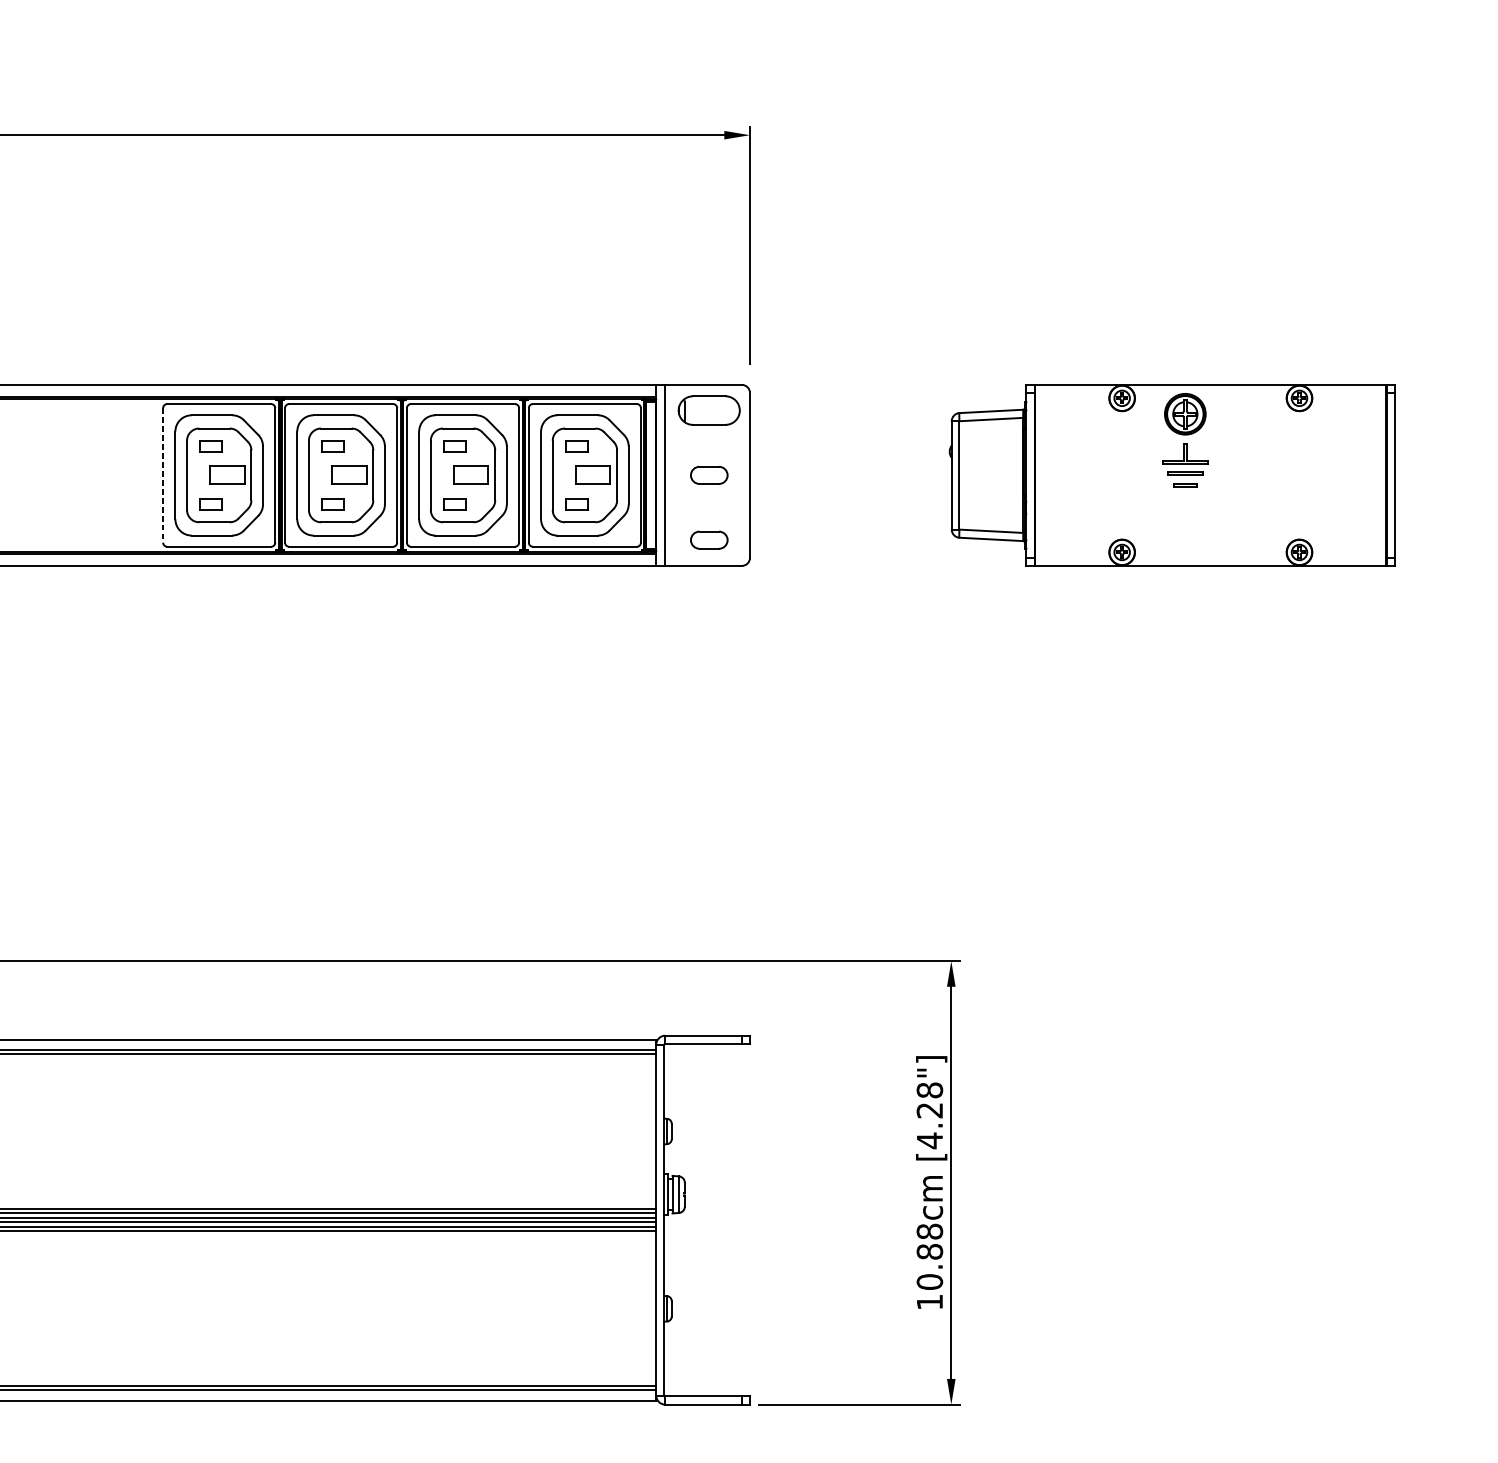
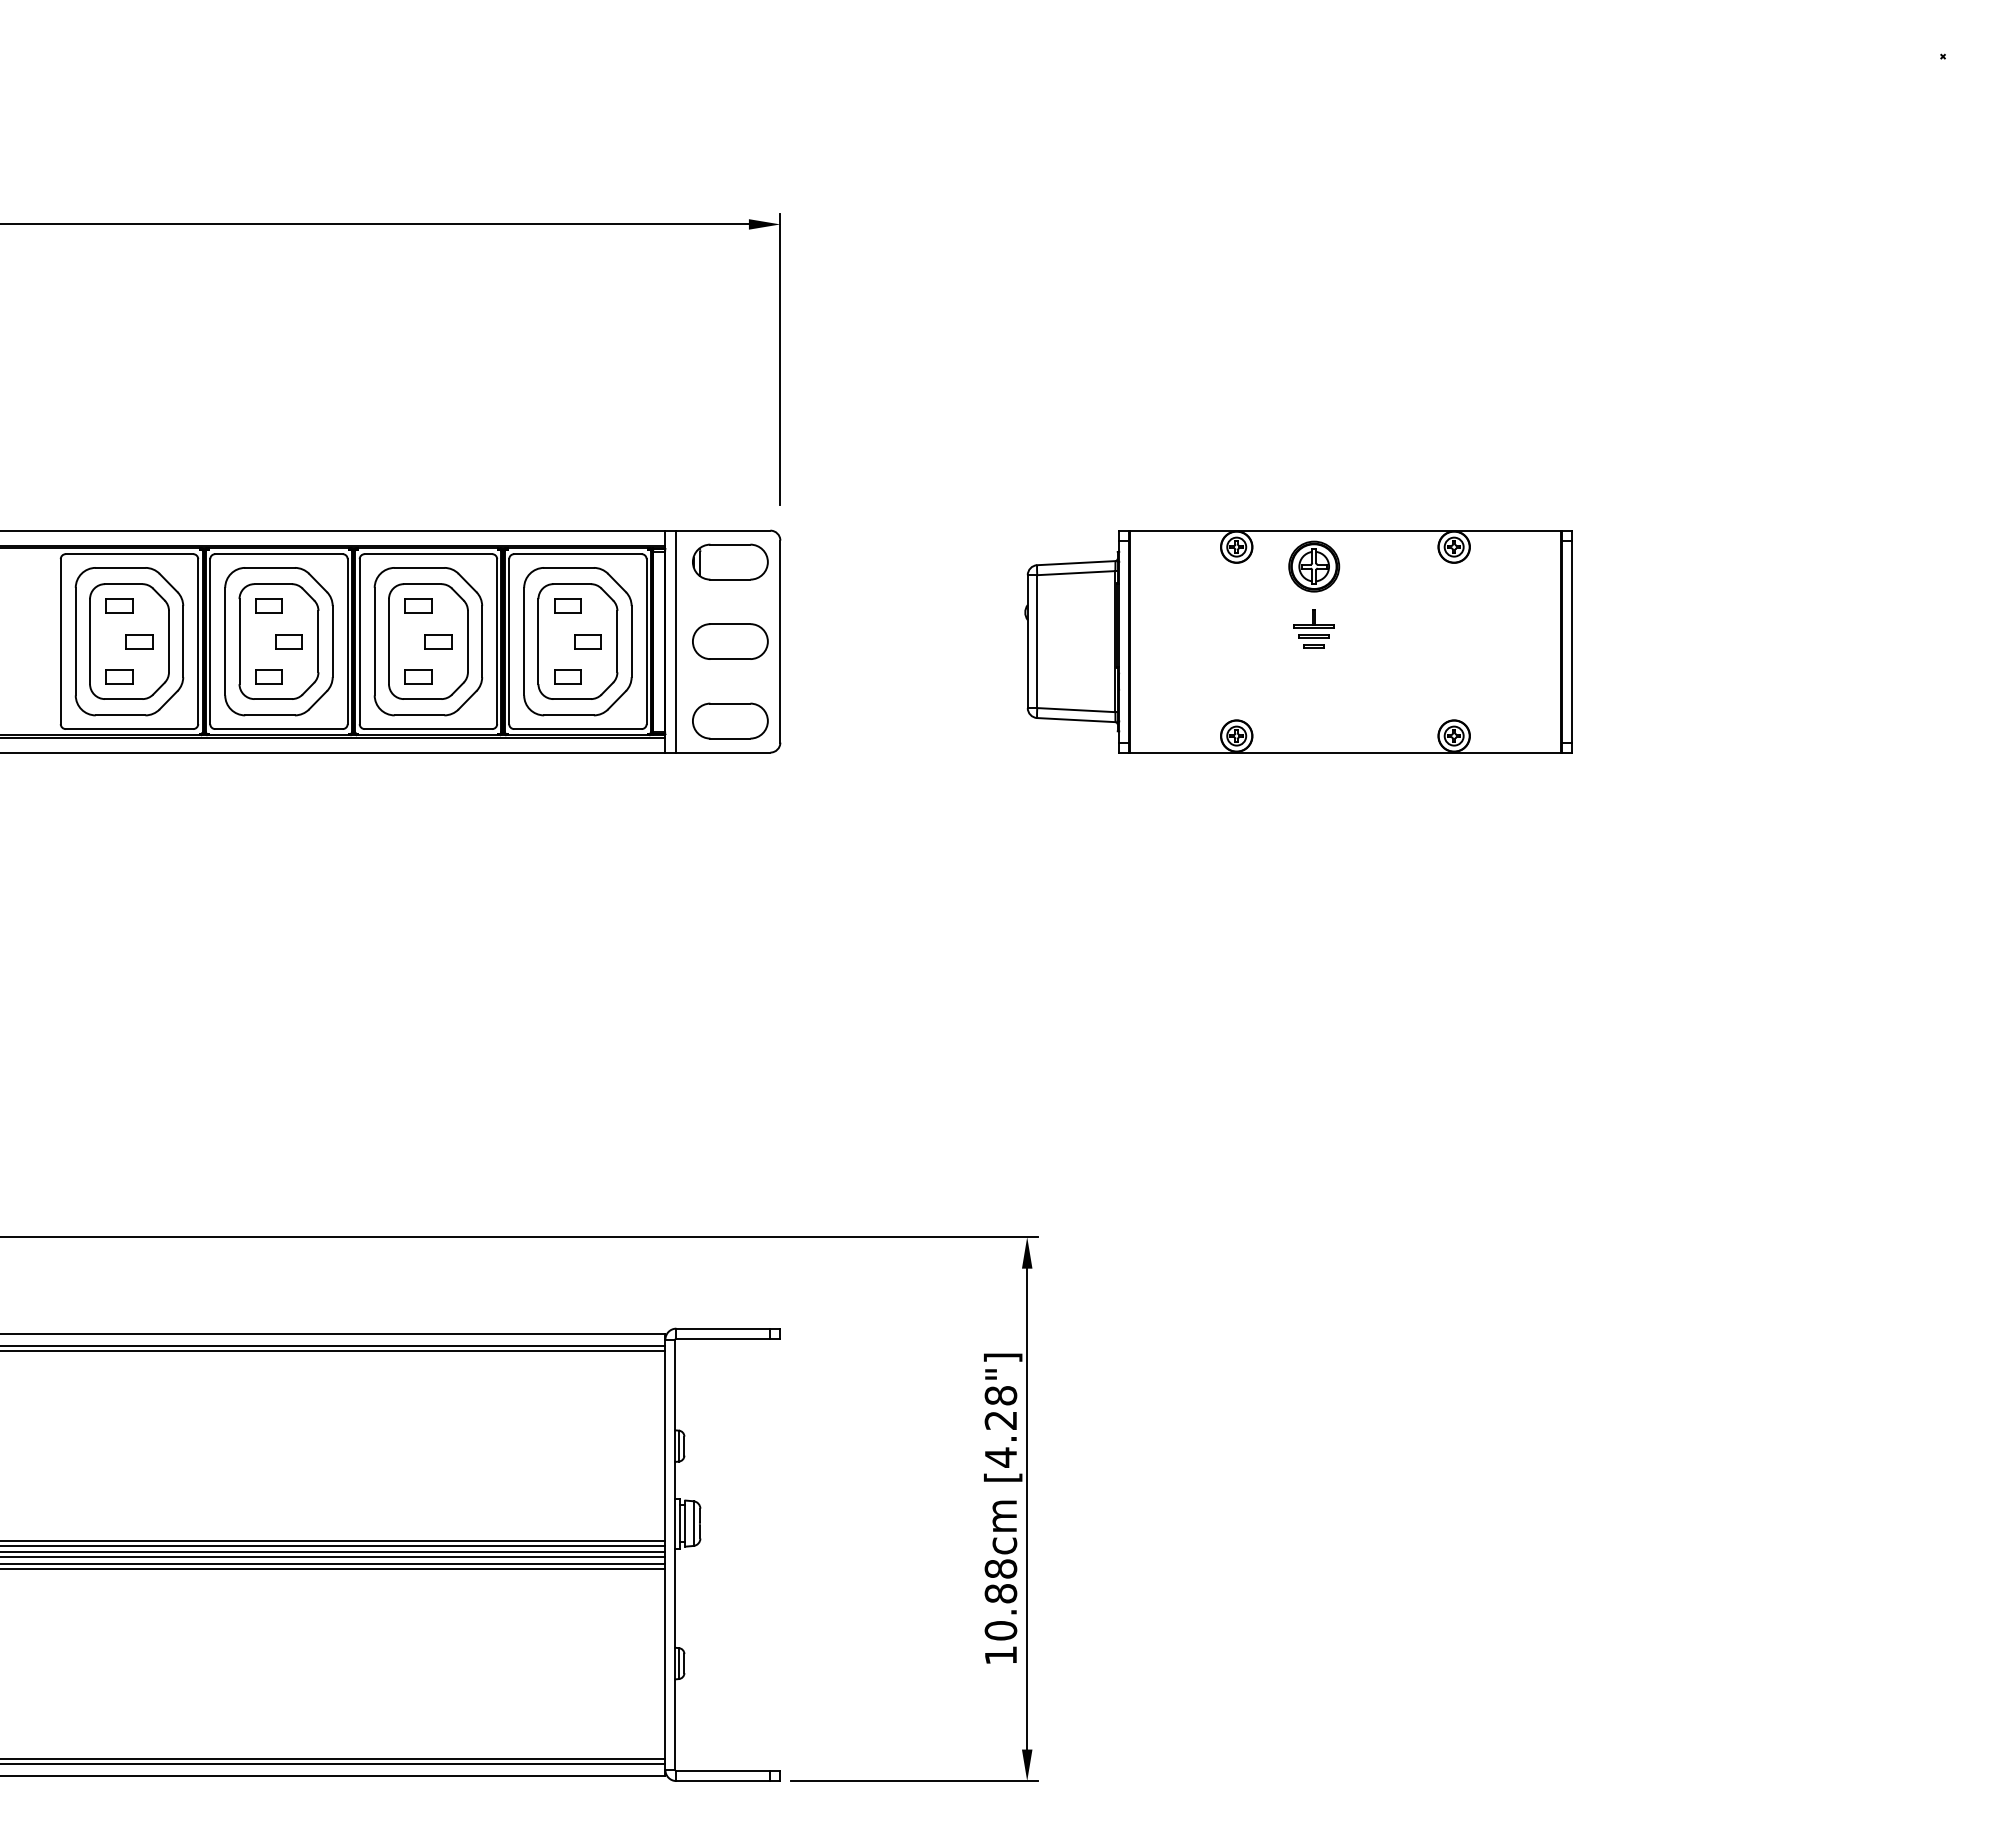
part: (1184, 464) -> (1313, 628), size x0.71
part: (227, 475) -> (139, 641), size x0.62
part: (348, 475) -> (288, 641), size x0.62
part: (471, 475) -> (438, 641), size x0.62
part: (592, 475) -> (587, 641), size x0.62
part: (709, 475) -> (730, 641), size x1.67
line: (162, 476) -> (60, 642), dashed -> solid
part: (709, 539) -> (730, 720), size x1.67

